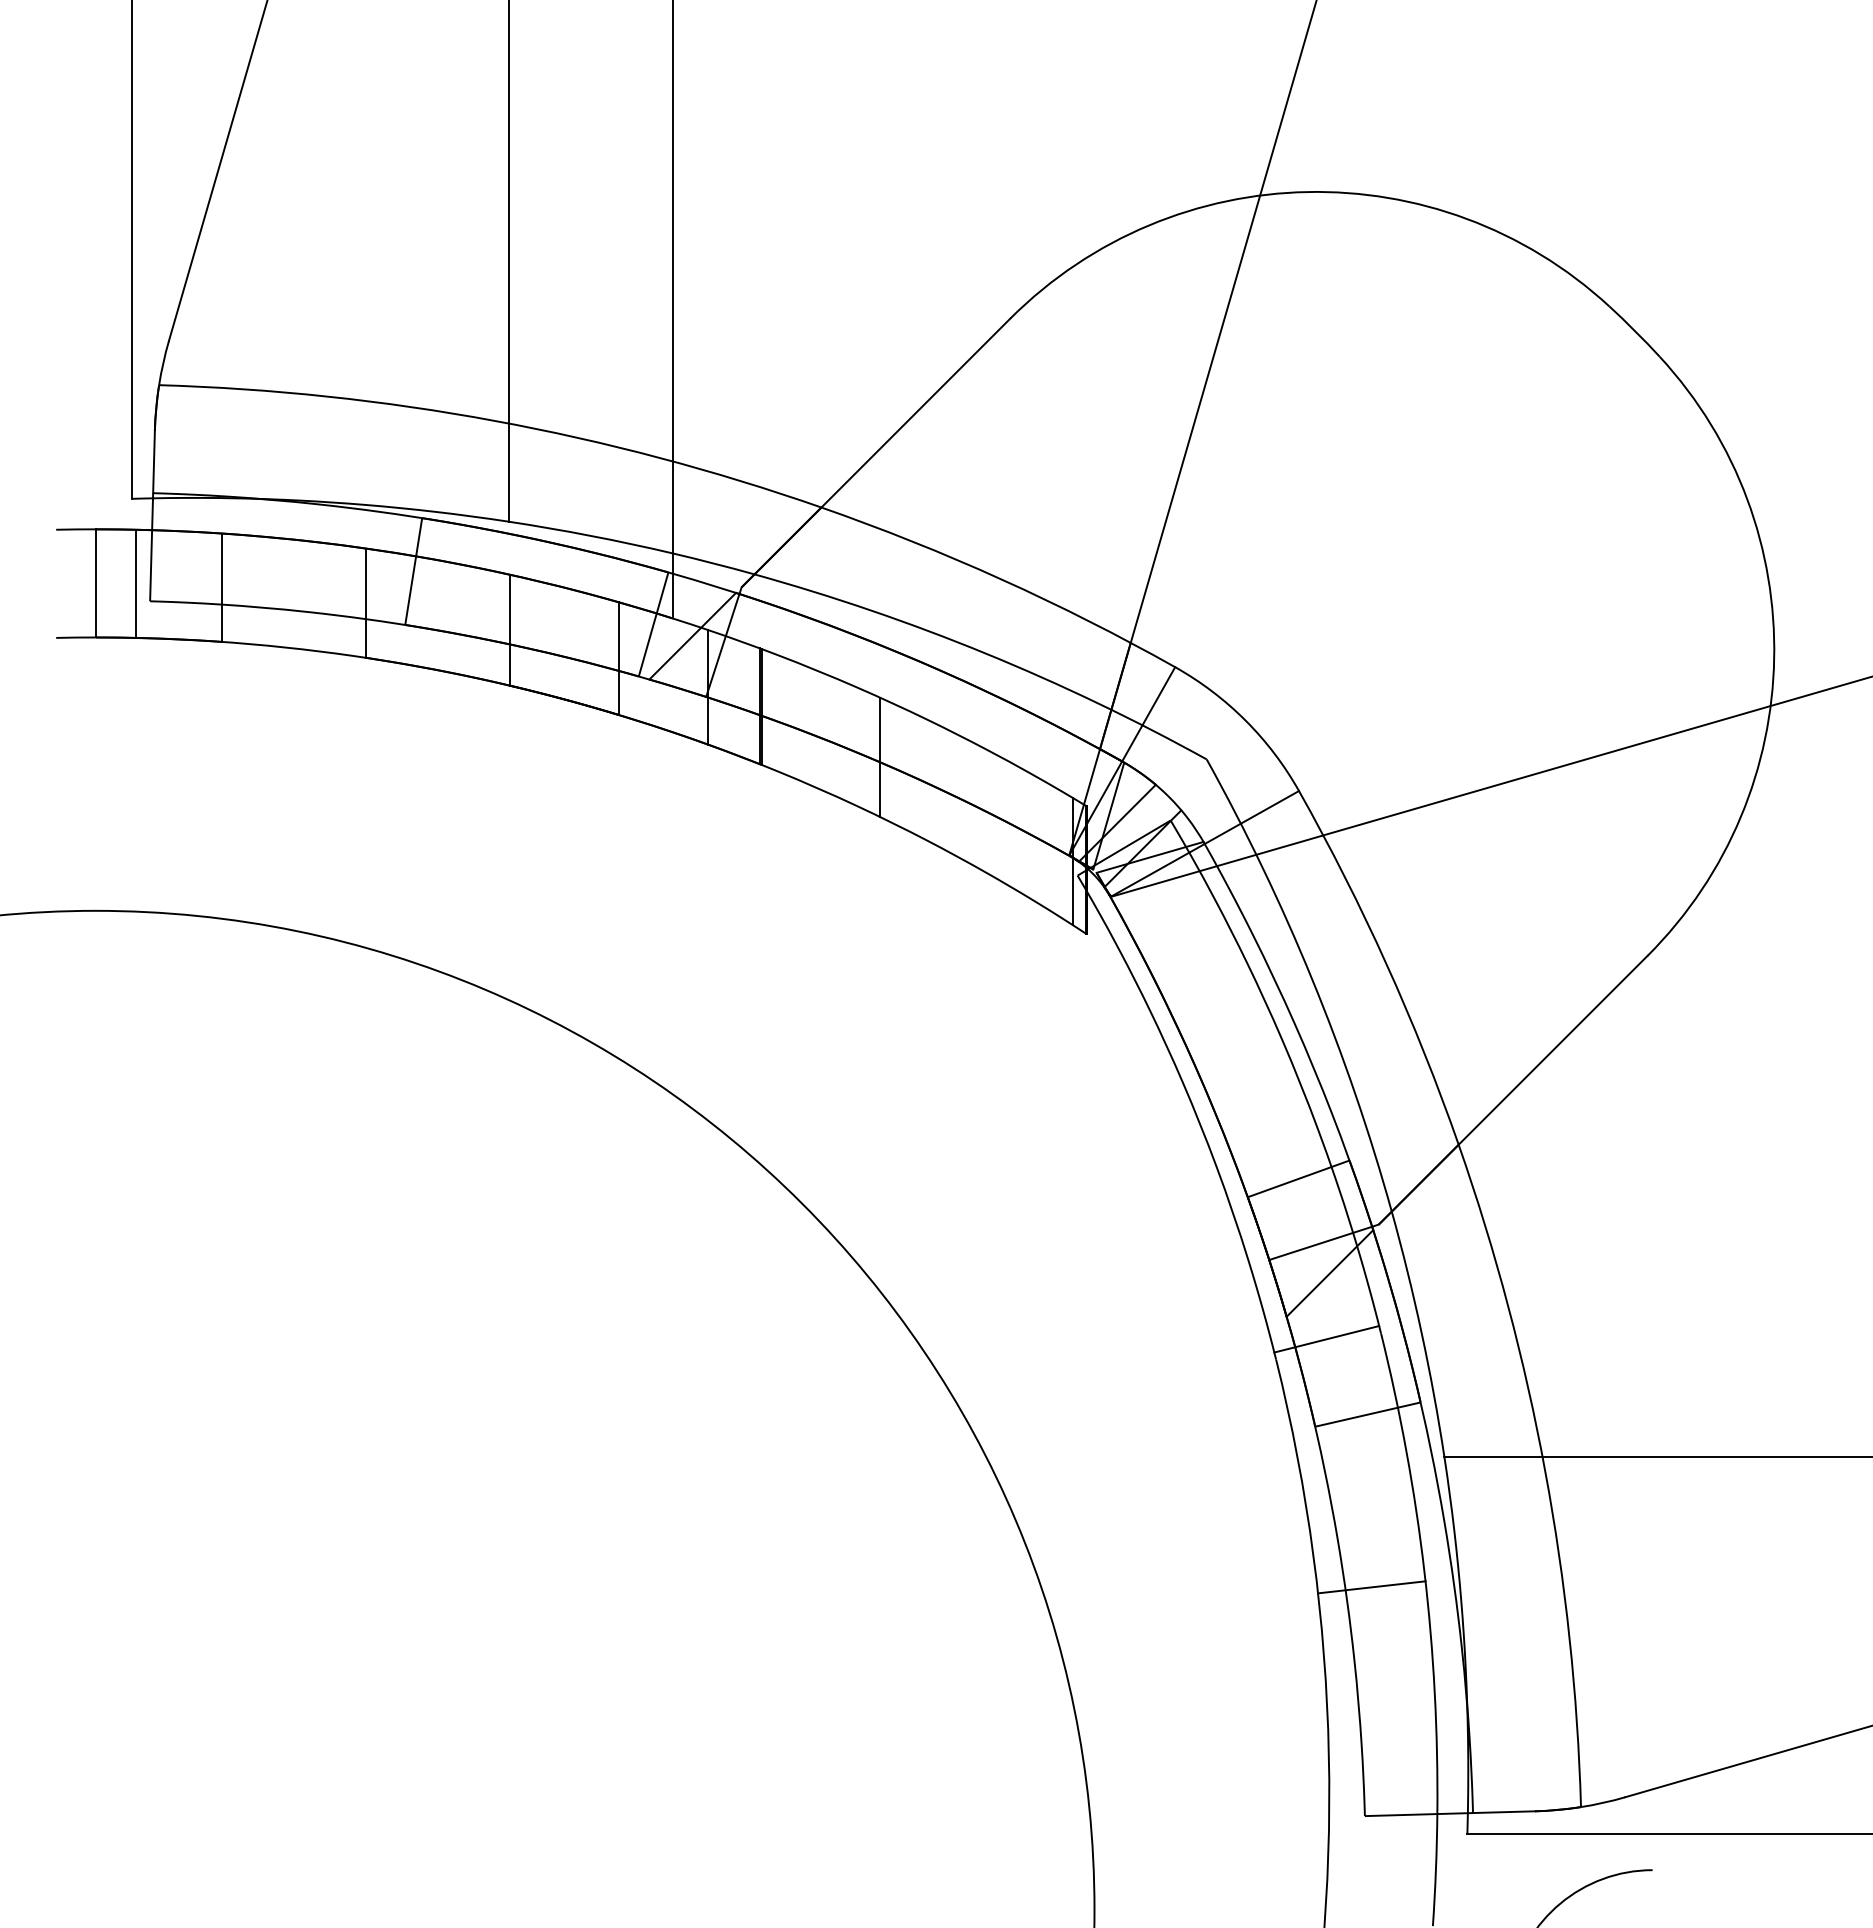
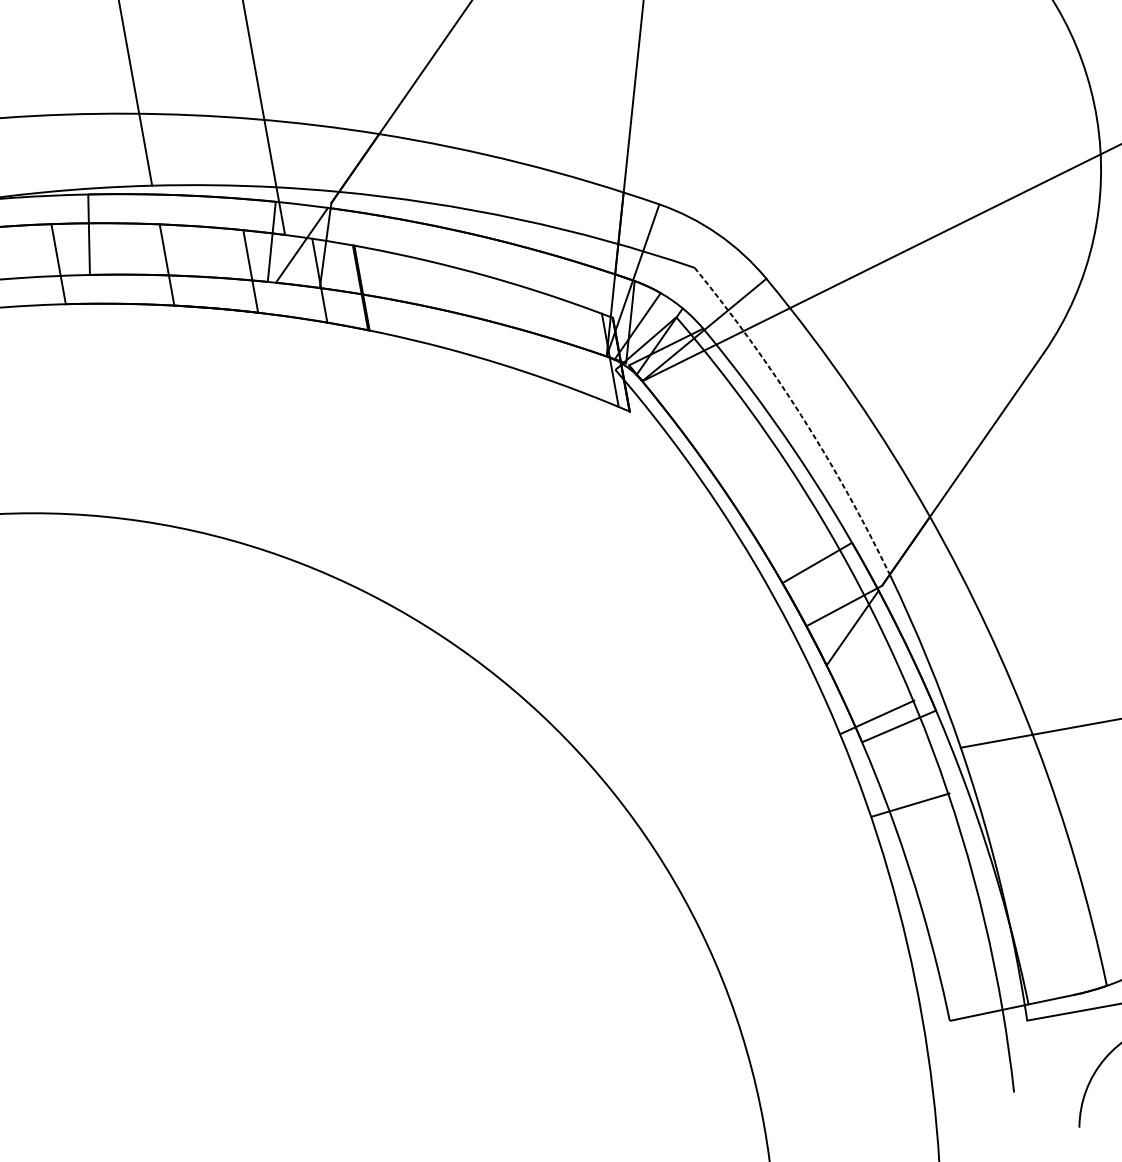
line: (880, 757) -> (455, 309), removed
arc: (1312, 980) -> (801, 415), solid -> dashed
line: (1326, 1339) -> (877, 717), moved
line: (1371, 1587) -> (910, 805), moved

